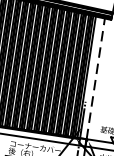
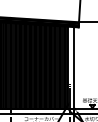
line: (96, 78) -> (74, 67), dashed -> solid

